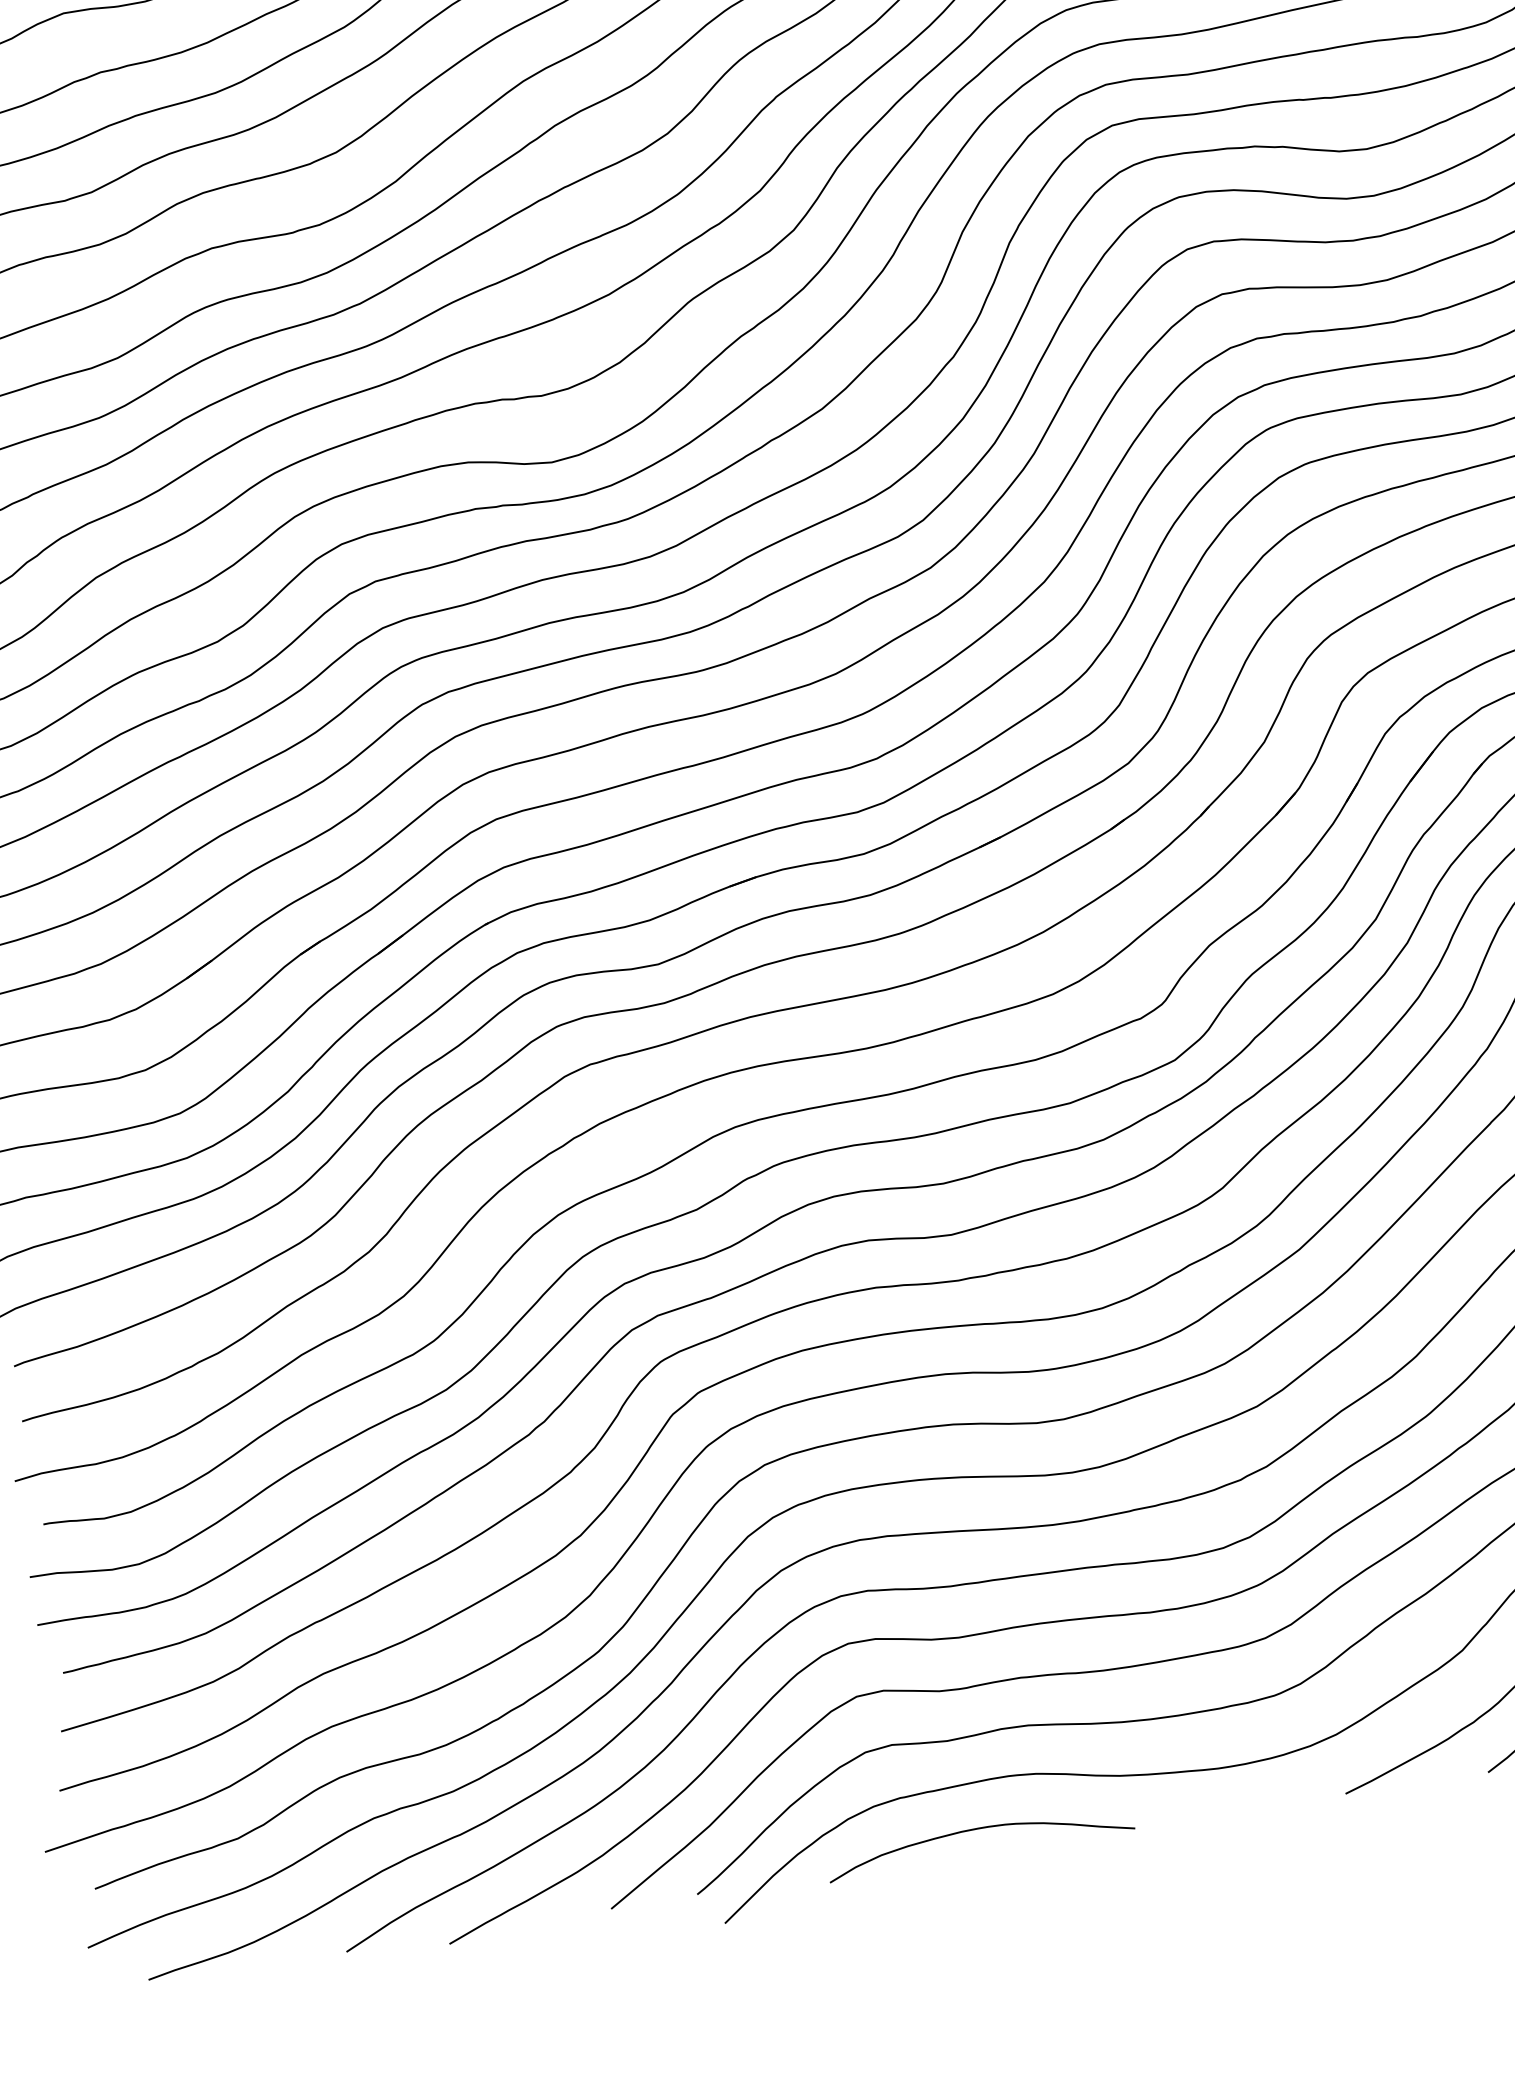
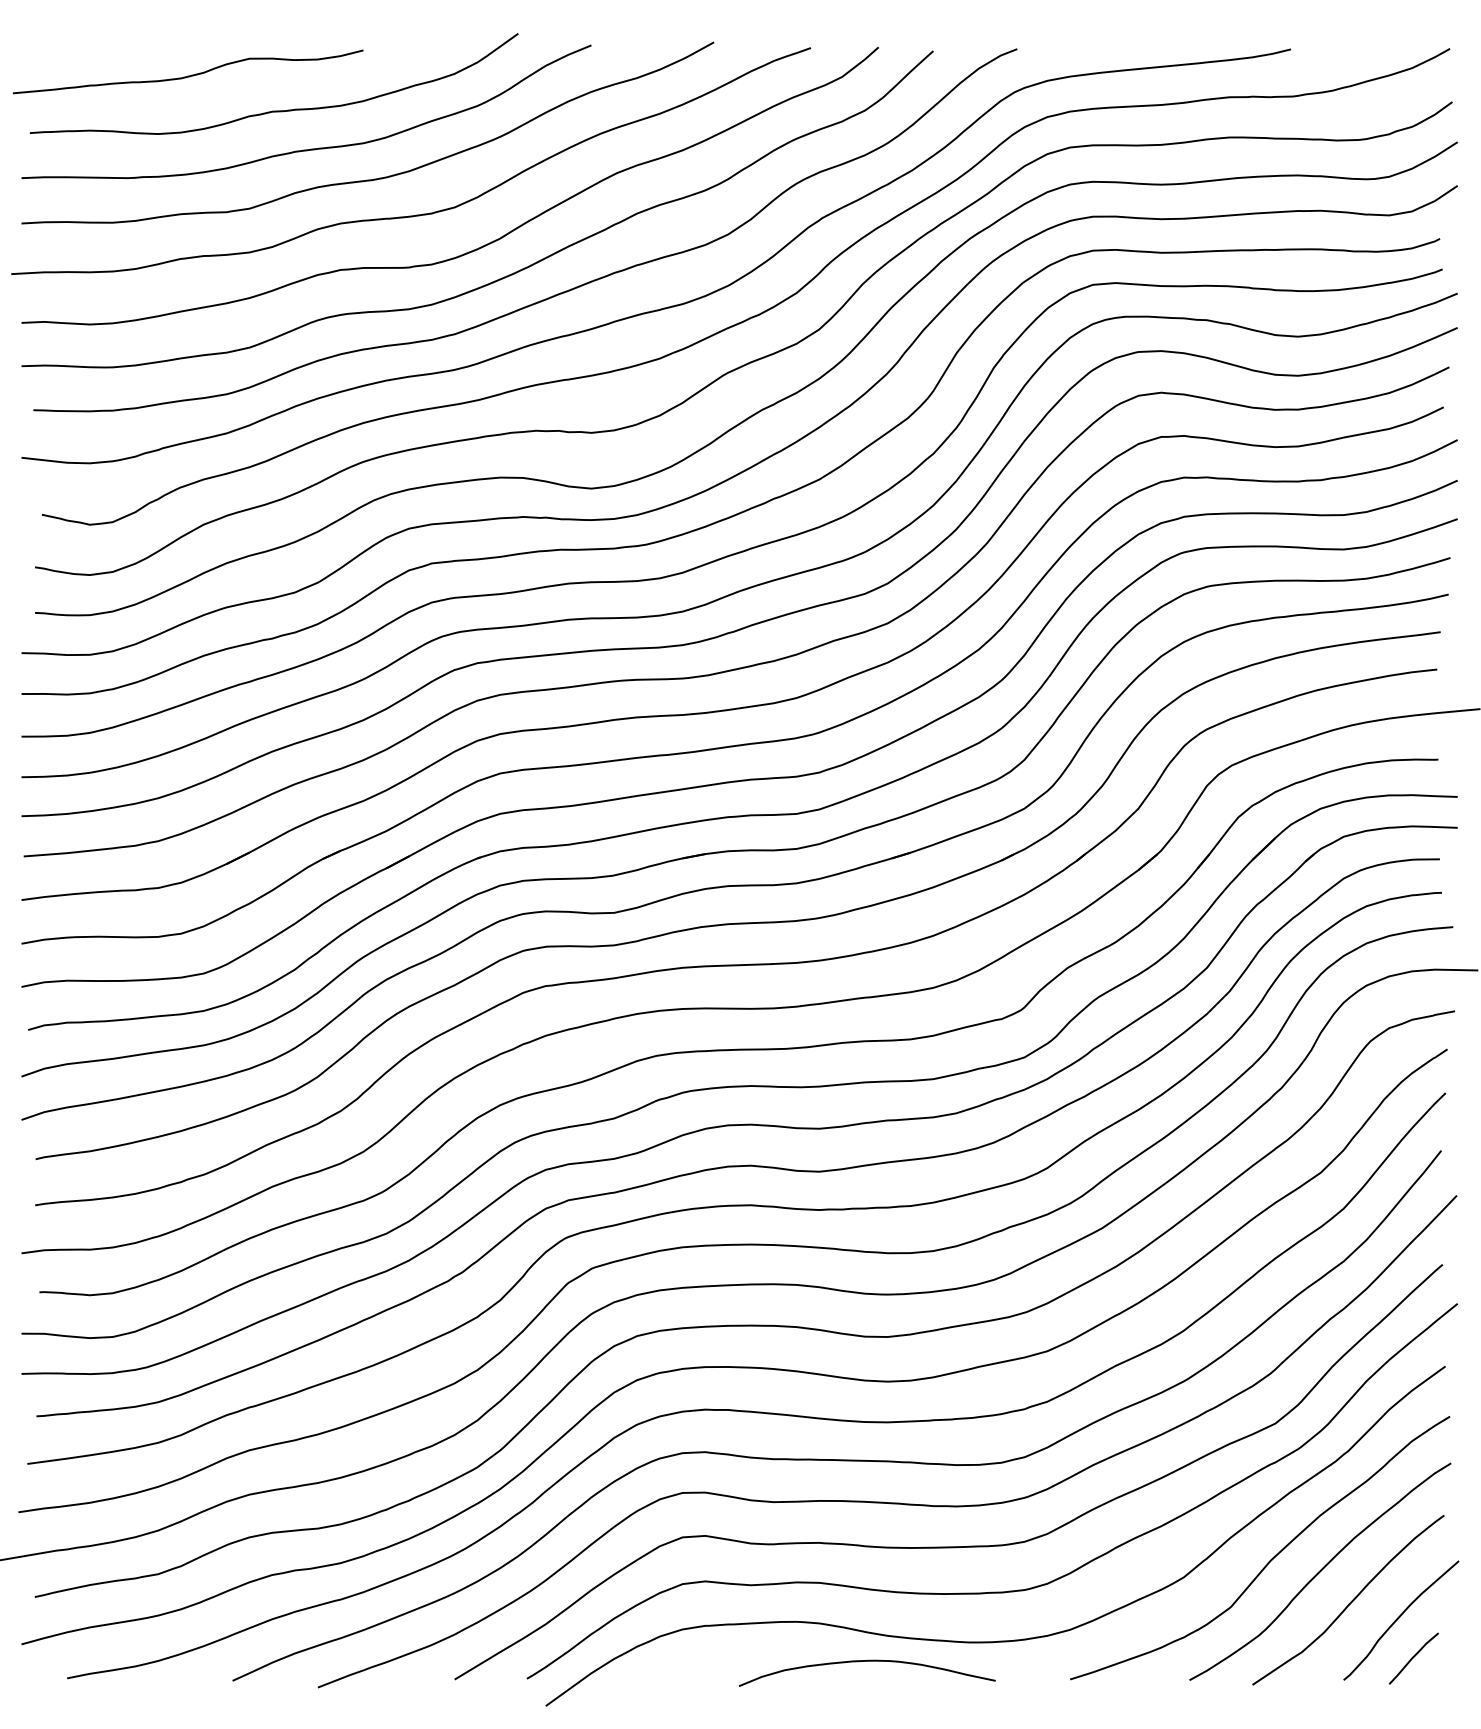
curve: (977, 1829) -> (866, 1661), moved

